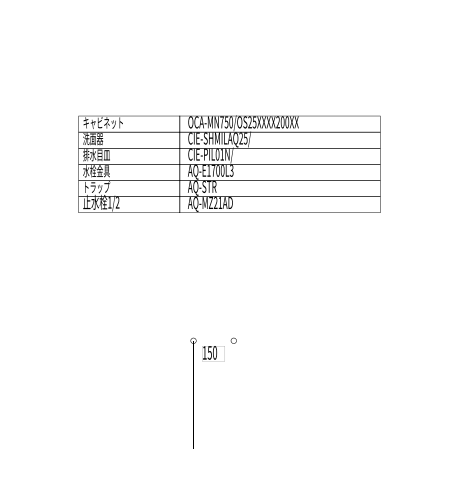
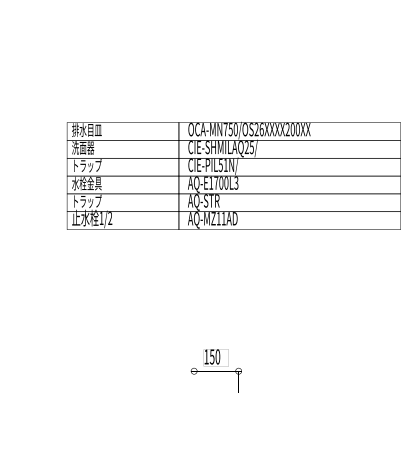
text: (102, 122) -> (93, 129), キャビネット -> 排水目皿
text: (254, 122) -> (261, 129), OCA-MN750/OS25XXXX200XX -> OCA-MN750/OS26XXXX200XX
text: (217, 154) -> (220, 165), CIE-PIL01N/ -> CIE-PIL51N/
text: (96, 155) -> (86, 166), 排水目皿 -> トラップ
text: (215, 202) -> (218, 218), AQ-MZ21AD -> AQ-MZ11AD
text: (213, 353) -> (216, 357), moved

